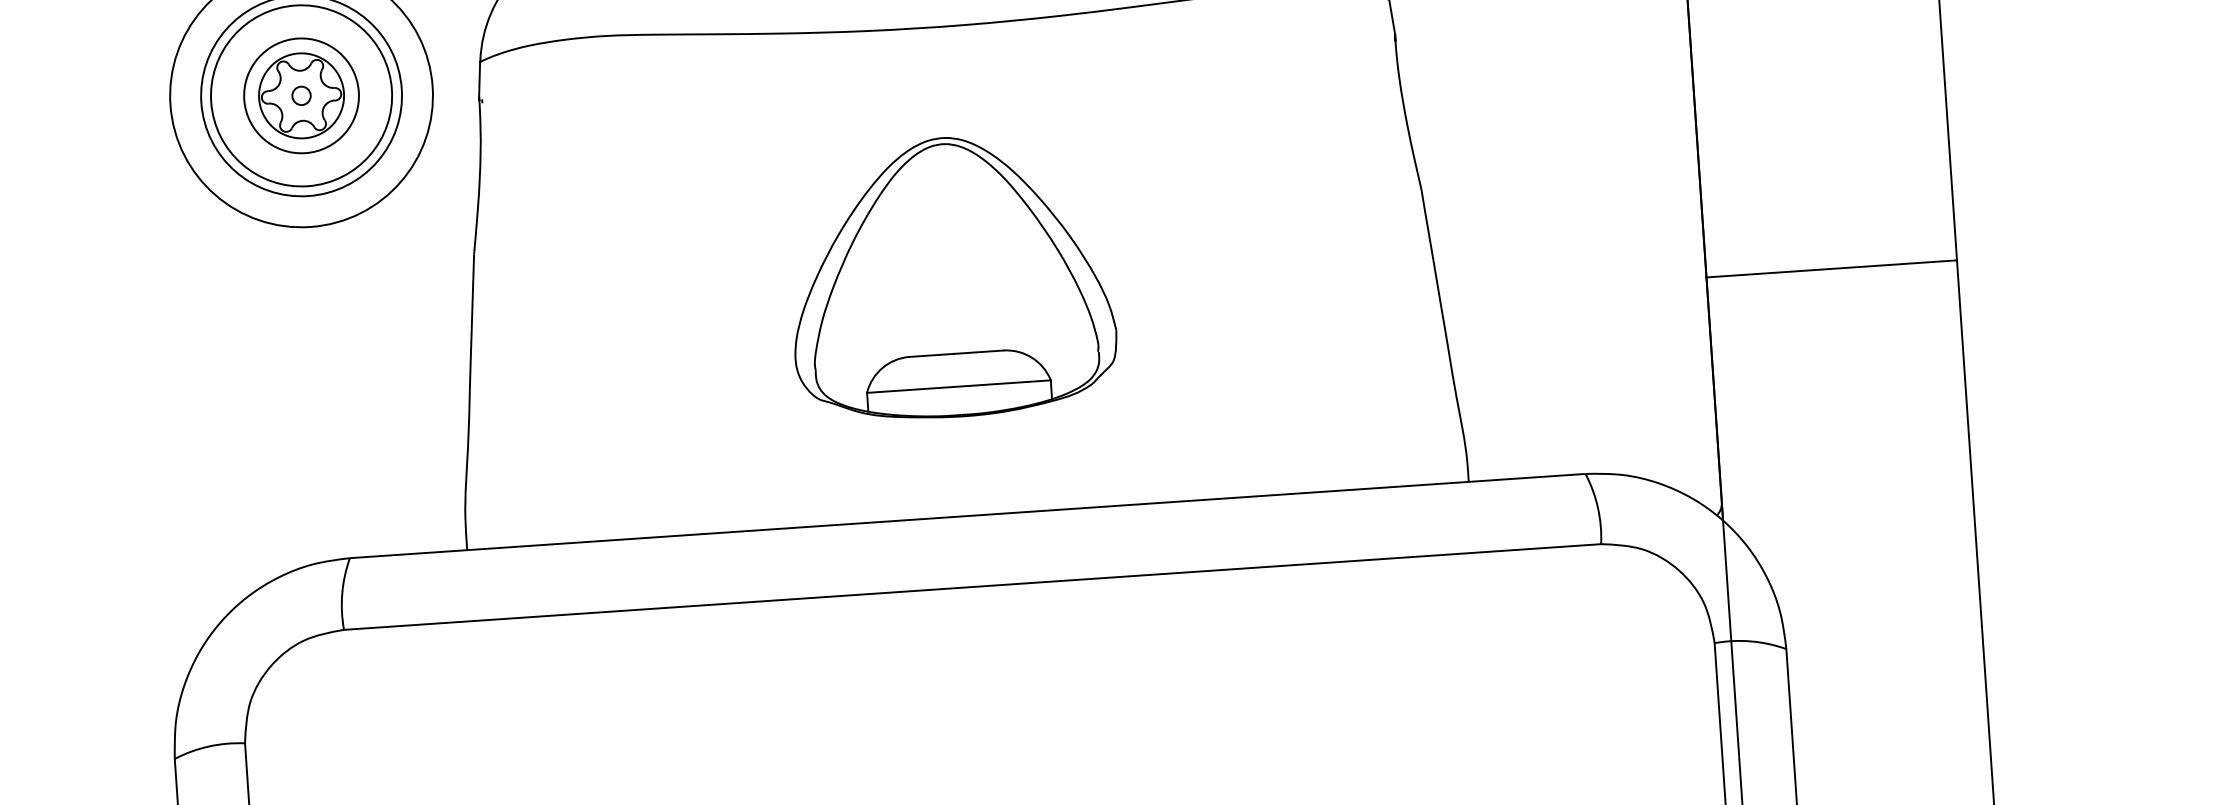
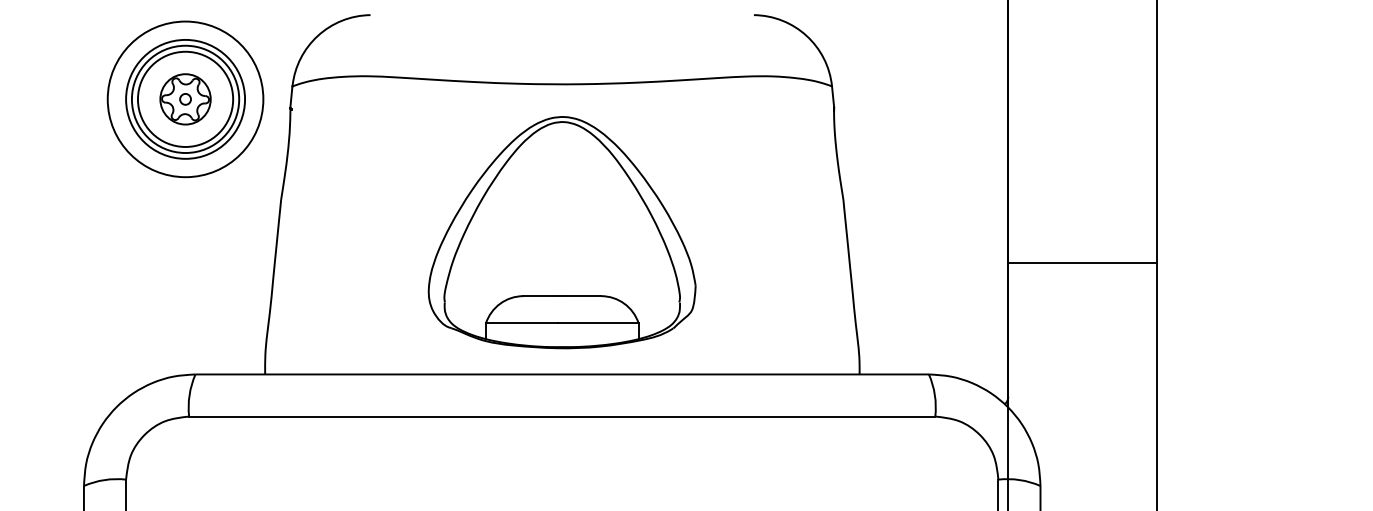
circle: (301, 96) -> (185, 99), size x1.4
part: (950, 276) -> (561, 232), size x1.4

